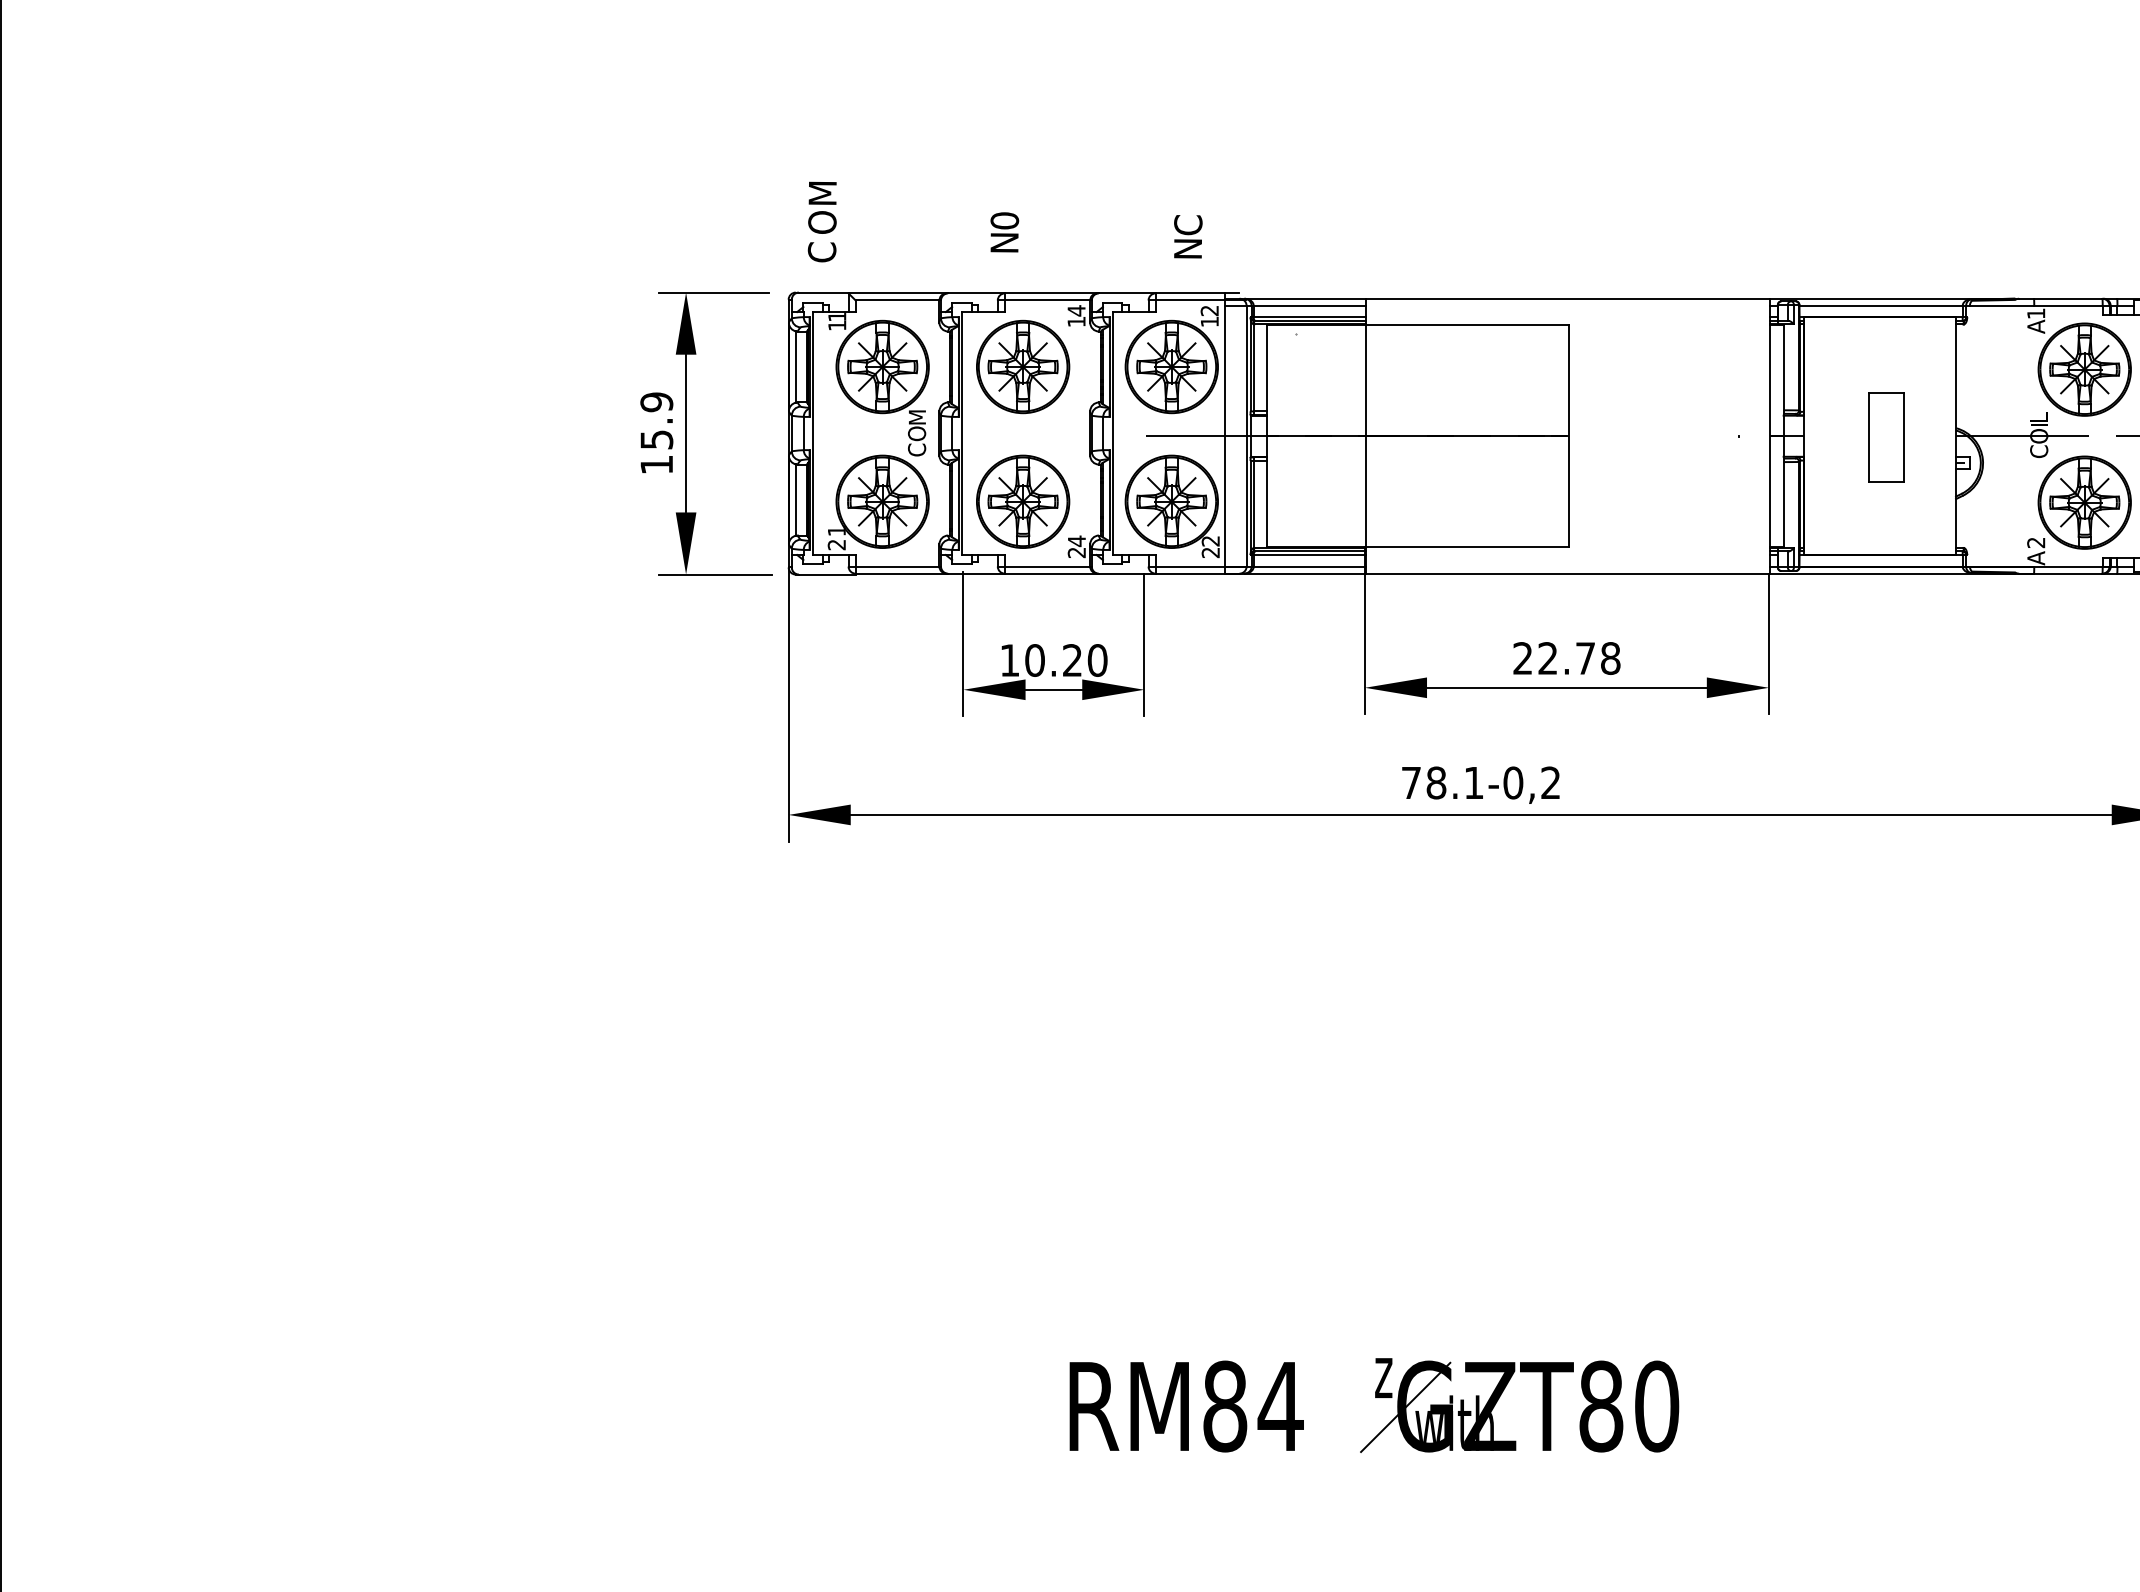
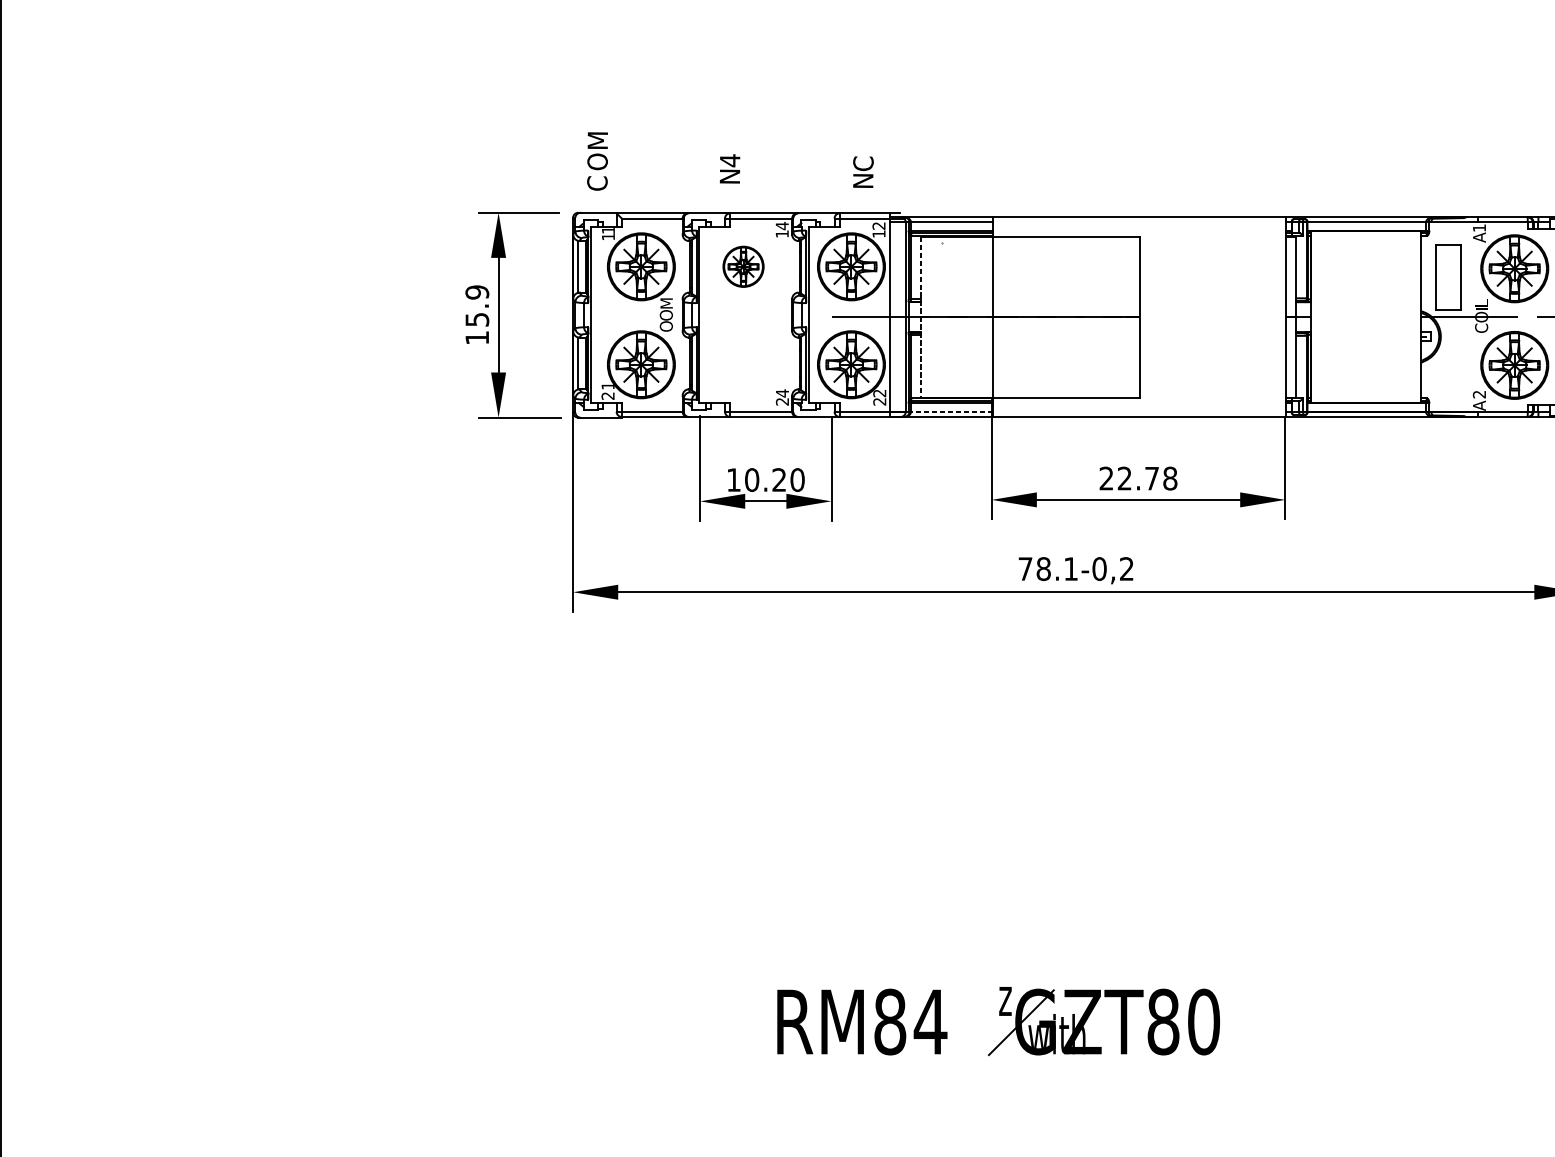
text: (1004, 221) -> (729, 161), 0 -> 4
part: (1023, 366) -> (743, 266), size x0.6
line: (1267, 436) -> (920, 317), solid -> dashed
part: (1886, 437) -> (1448, 277), moved
text: (916, 445) -> (665, 323), C -> O
part: (1023, 501) -> (743, 364), removed
line: (1309, 566) -> (951, 411), solid -> dashed

